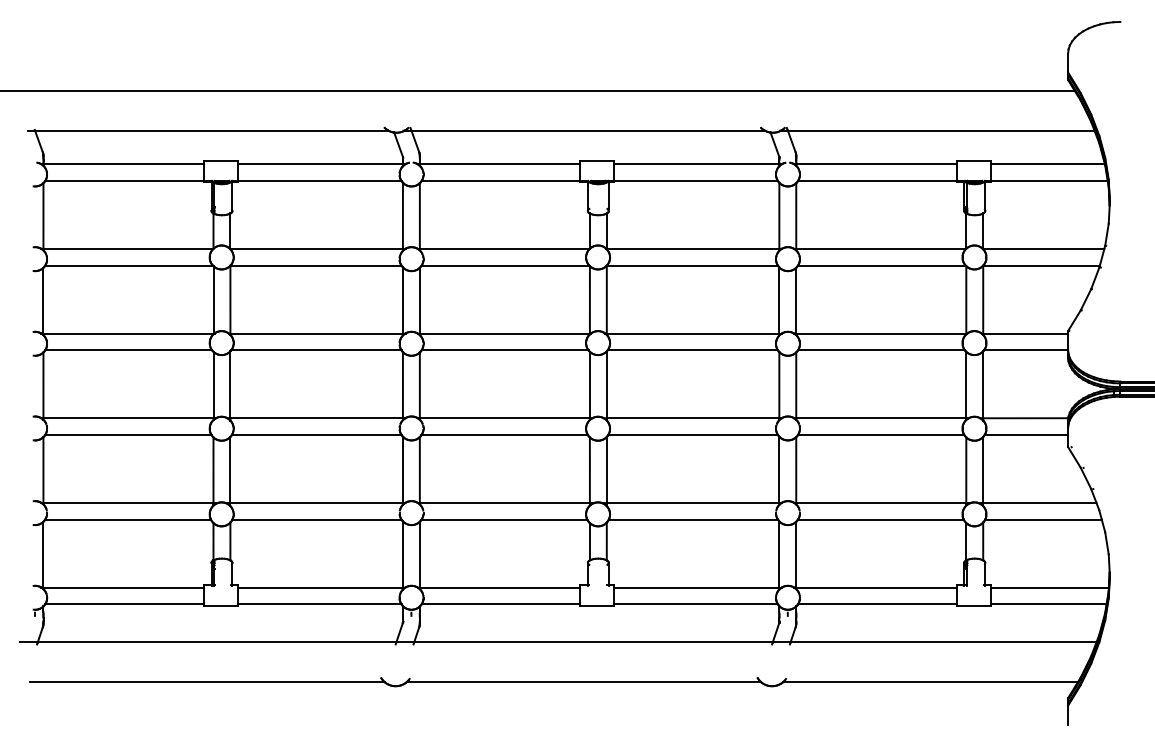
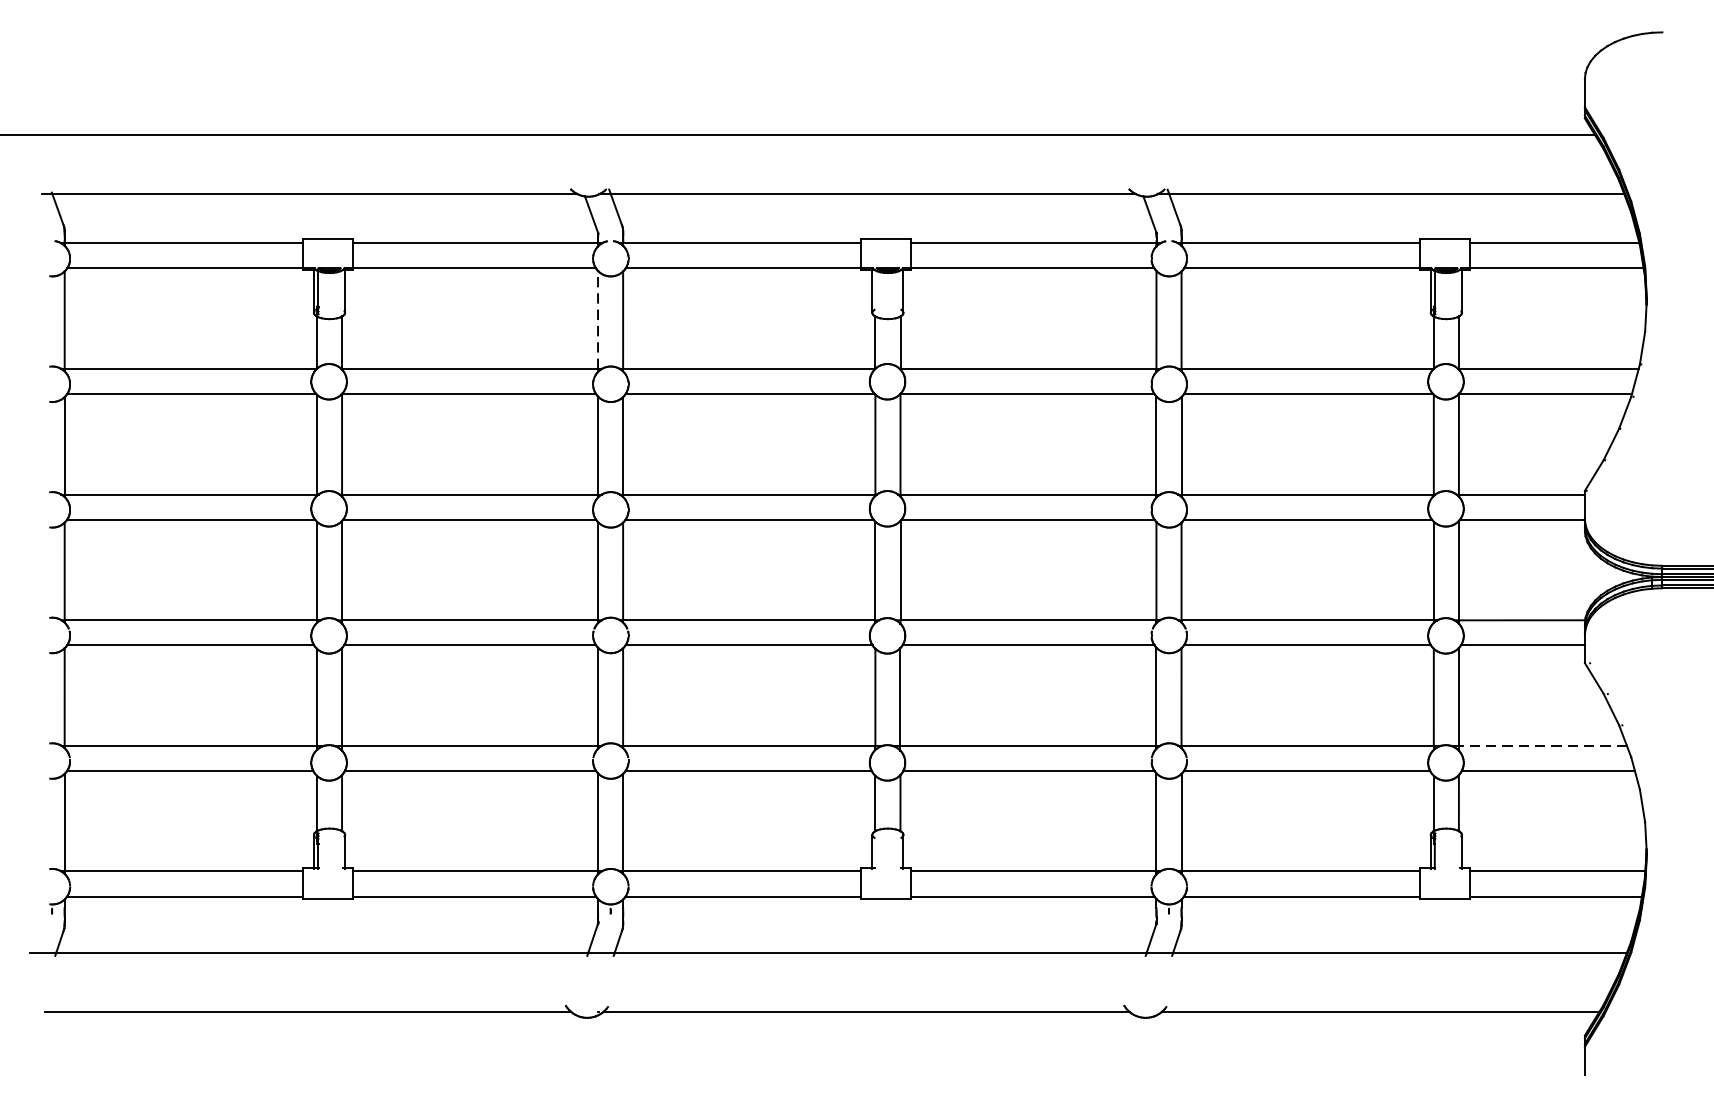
line: (402, 215) -> (597, 319), solid -> dashed
line: (1039, 502) -> (1542, 745), solid -> dashed

